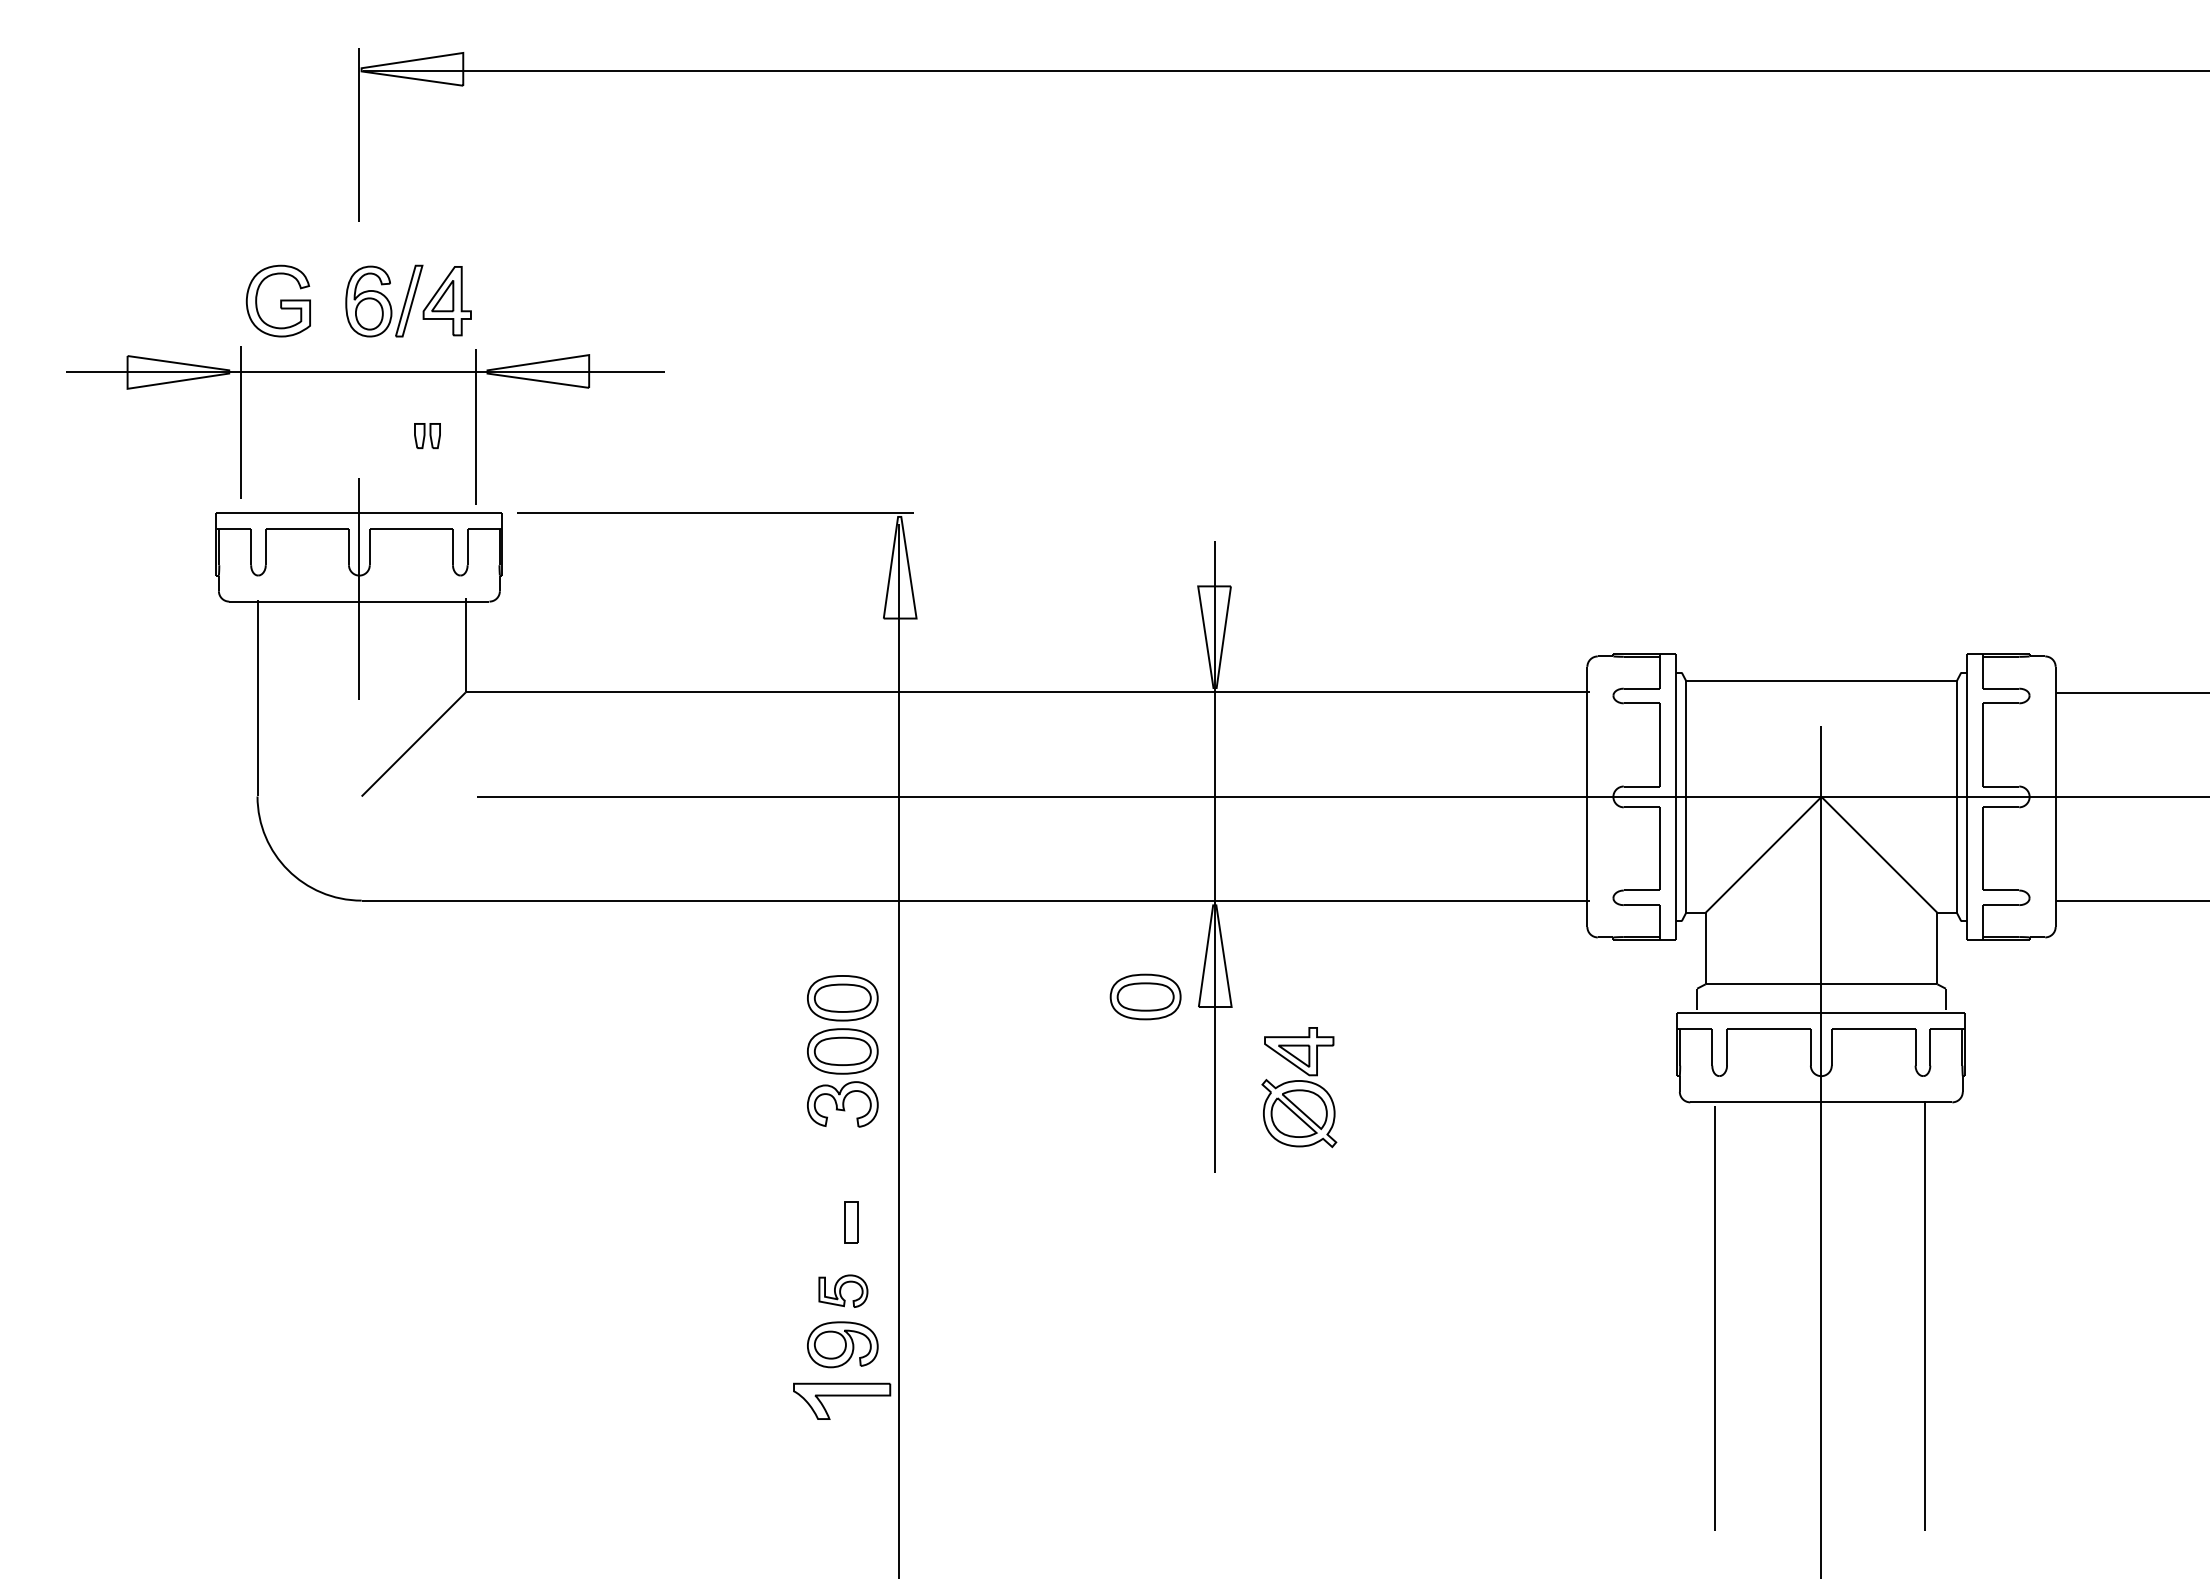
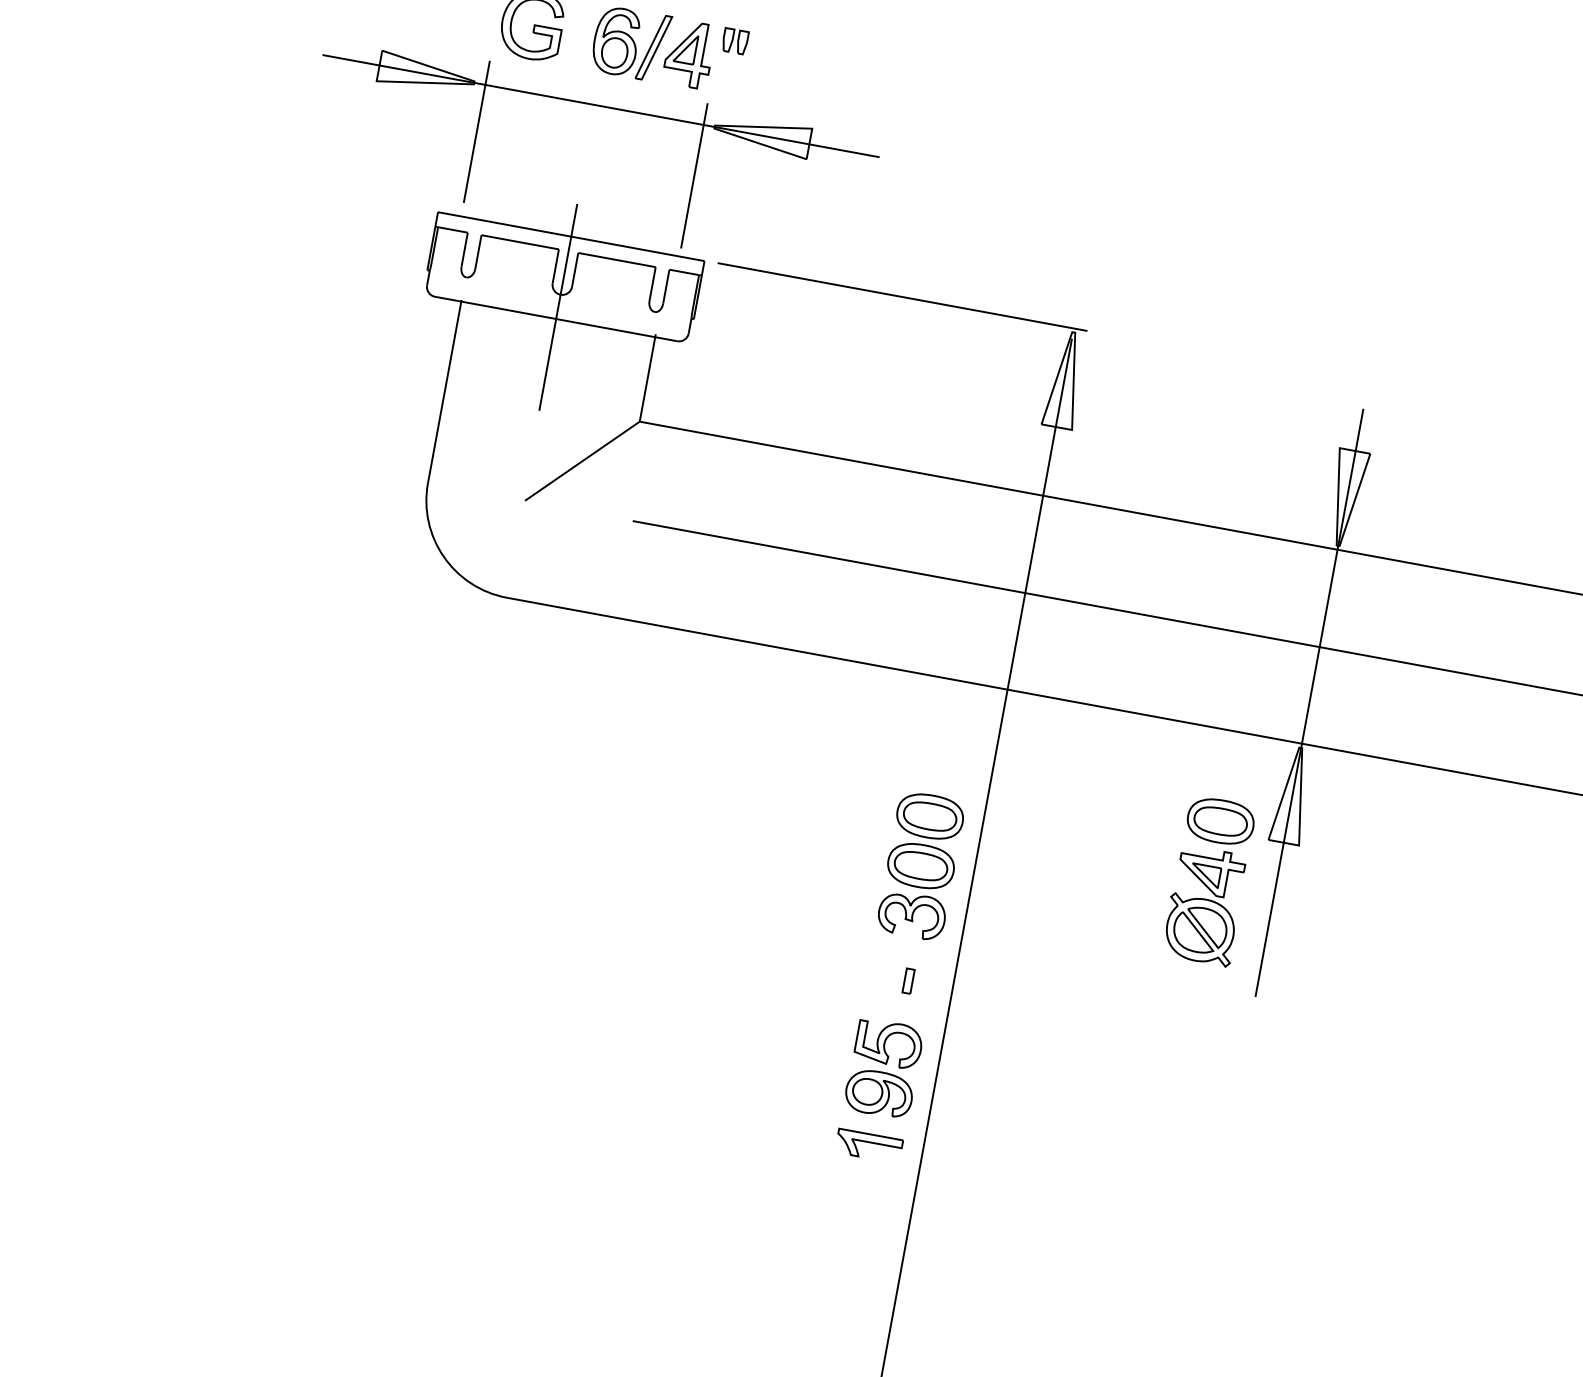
part: (427, 436) -> (735, 41), moved
part: (842, 1051) -> (920, 866), moved
part: (1299, 1087) -> (1205, 905), moved
part: (851, 1221) -> (908, 980), size x0.62
part: (843, 1290) -> (889, 1043), size x1.43
part: (842, 1401) -> (869, 1146), size x0.71

